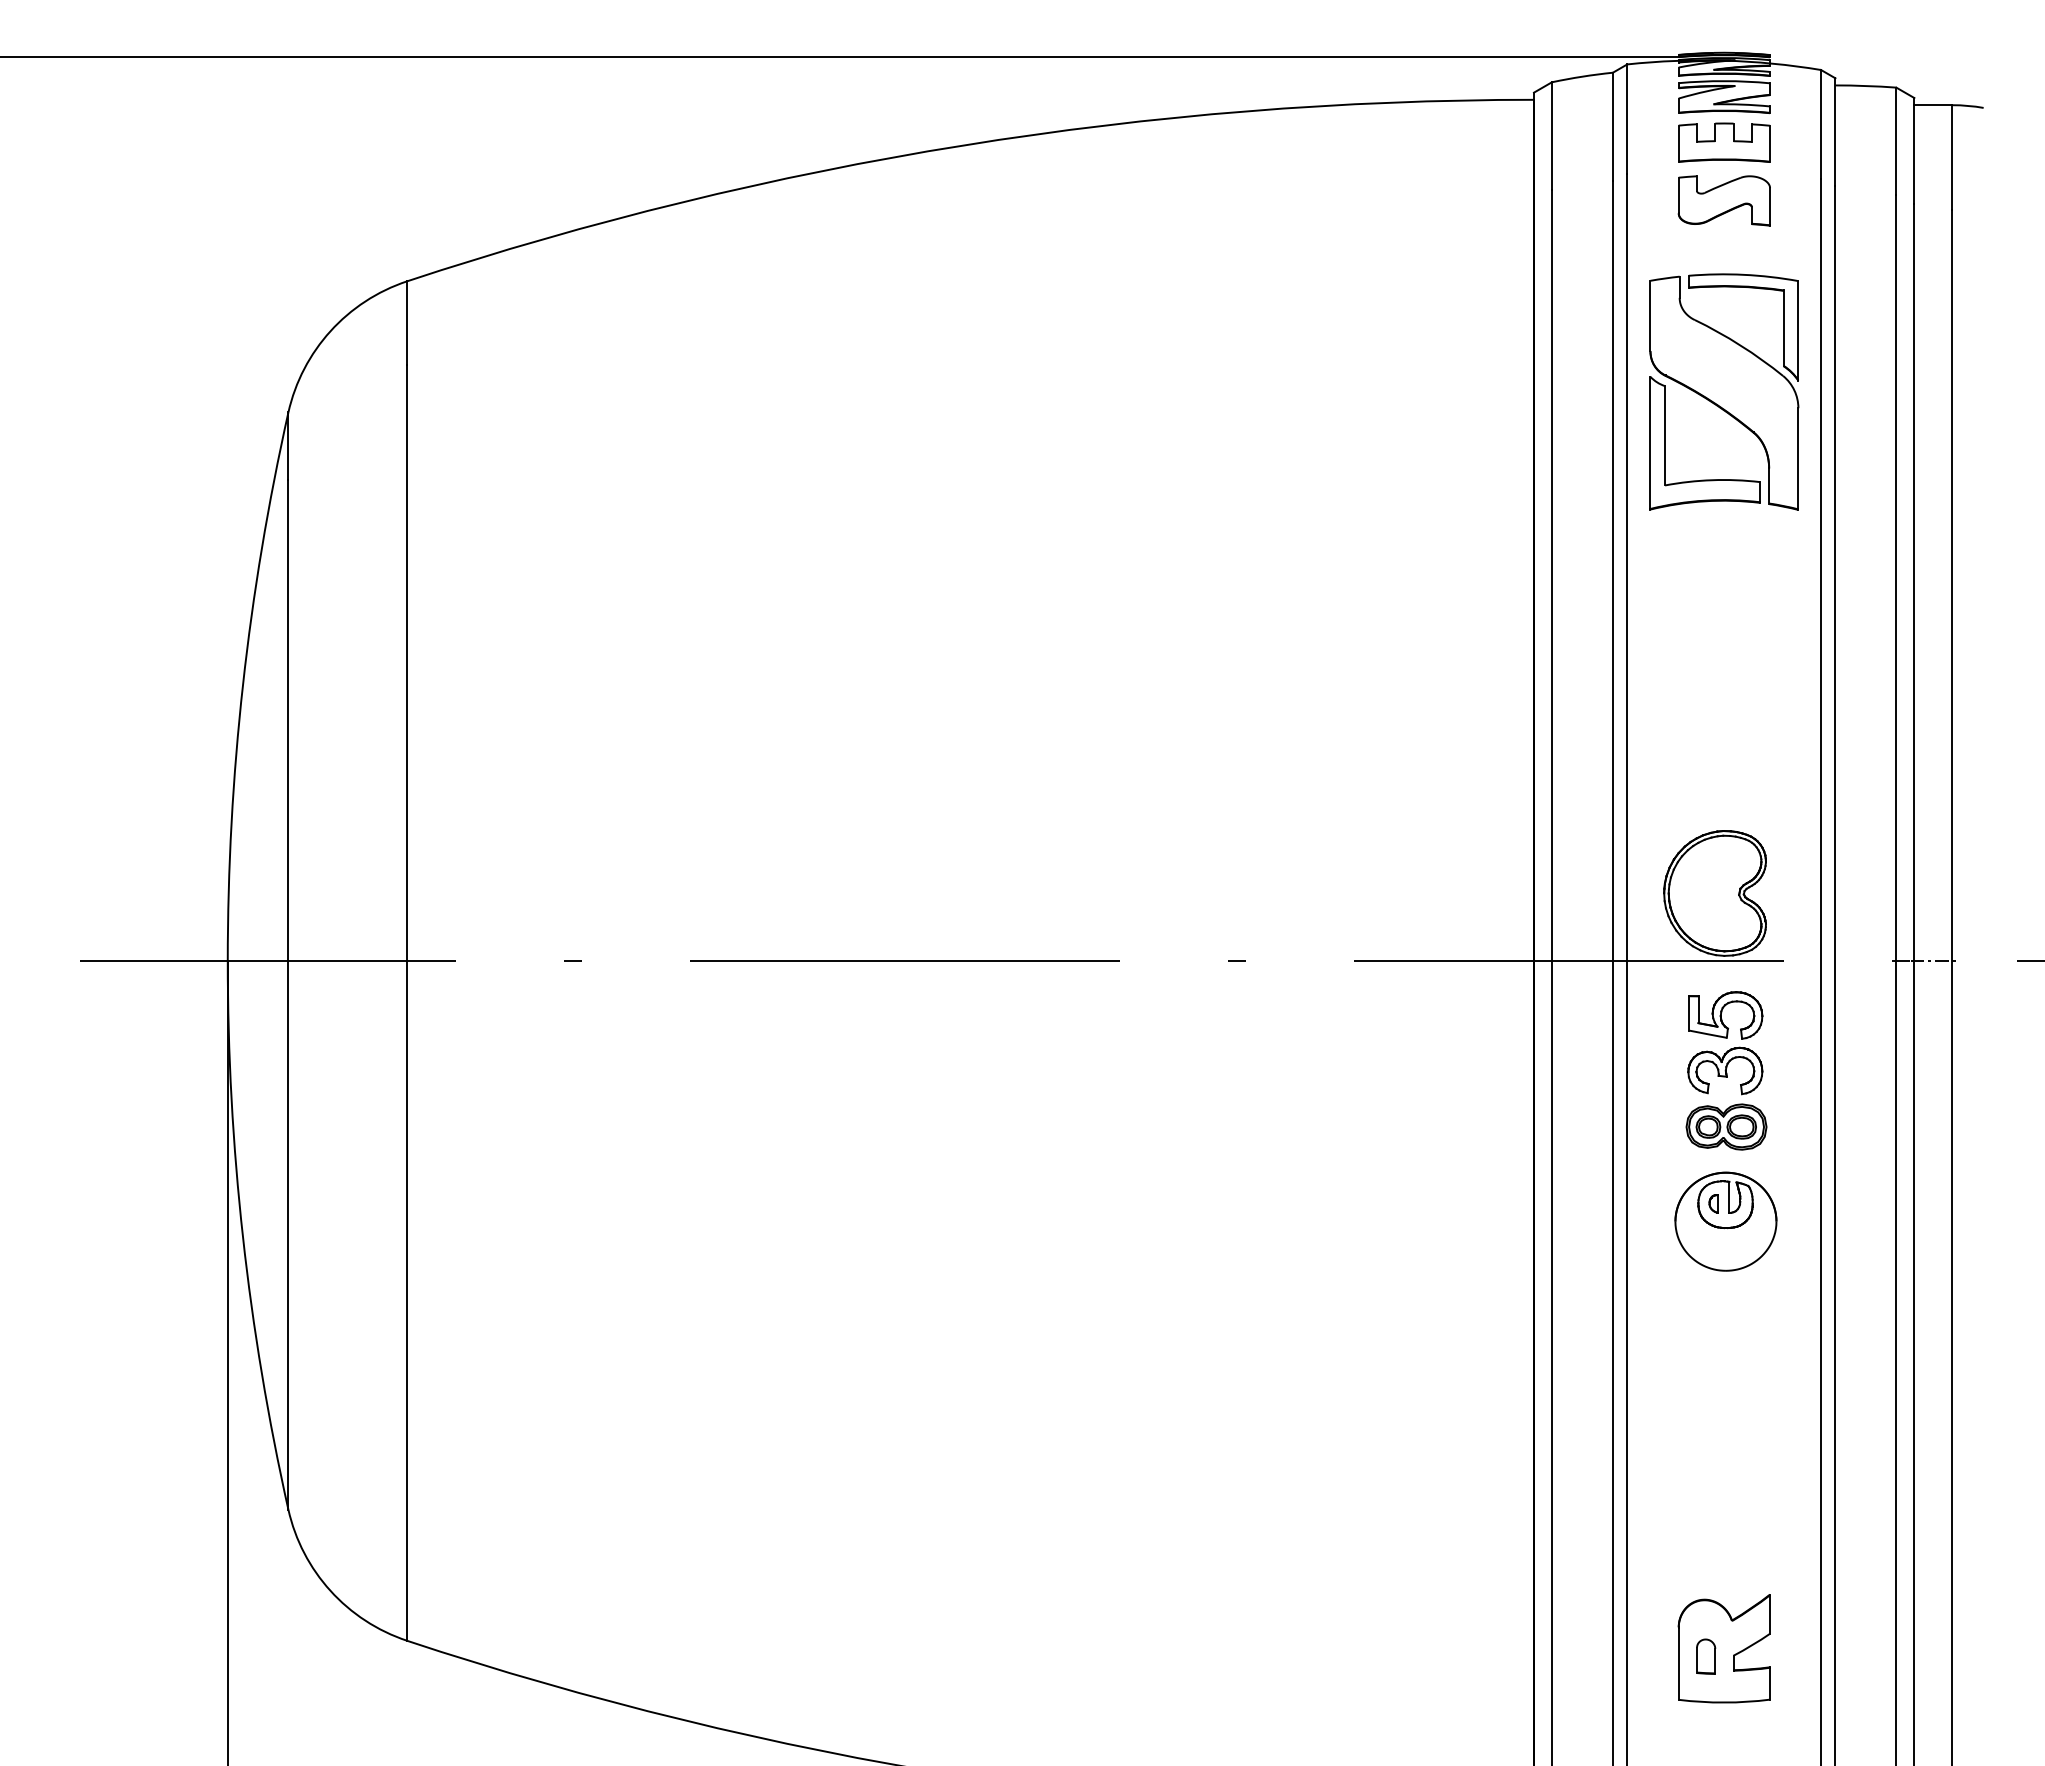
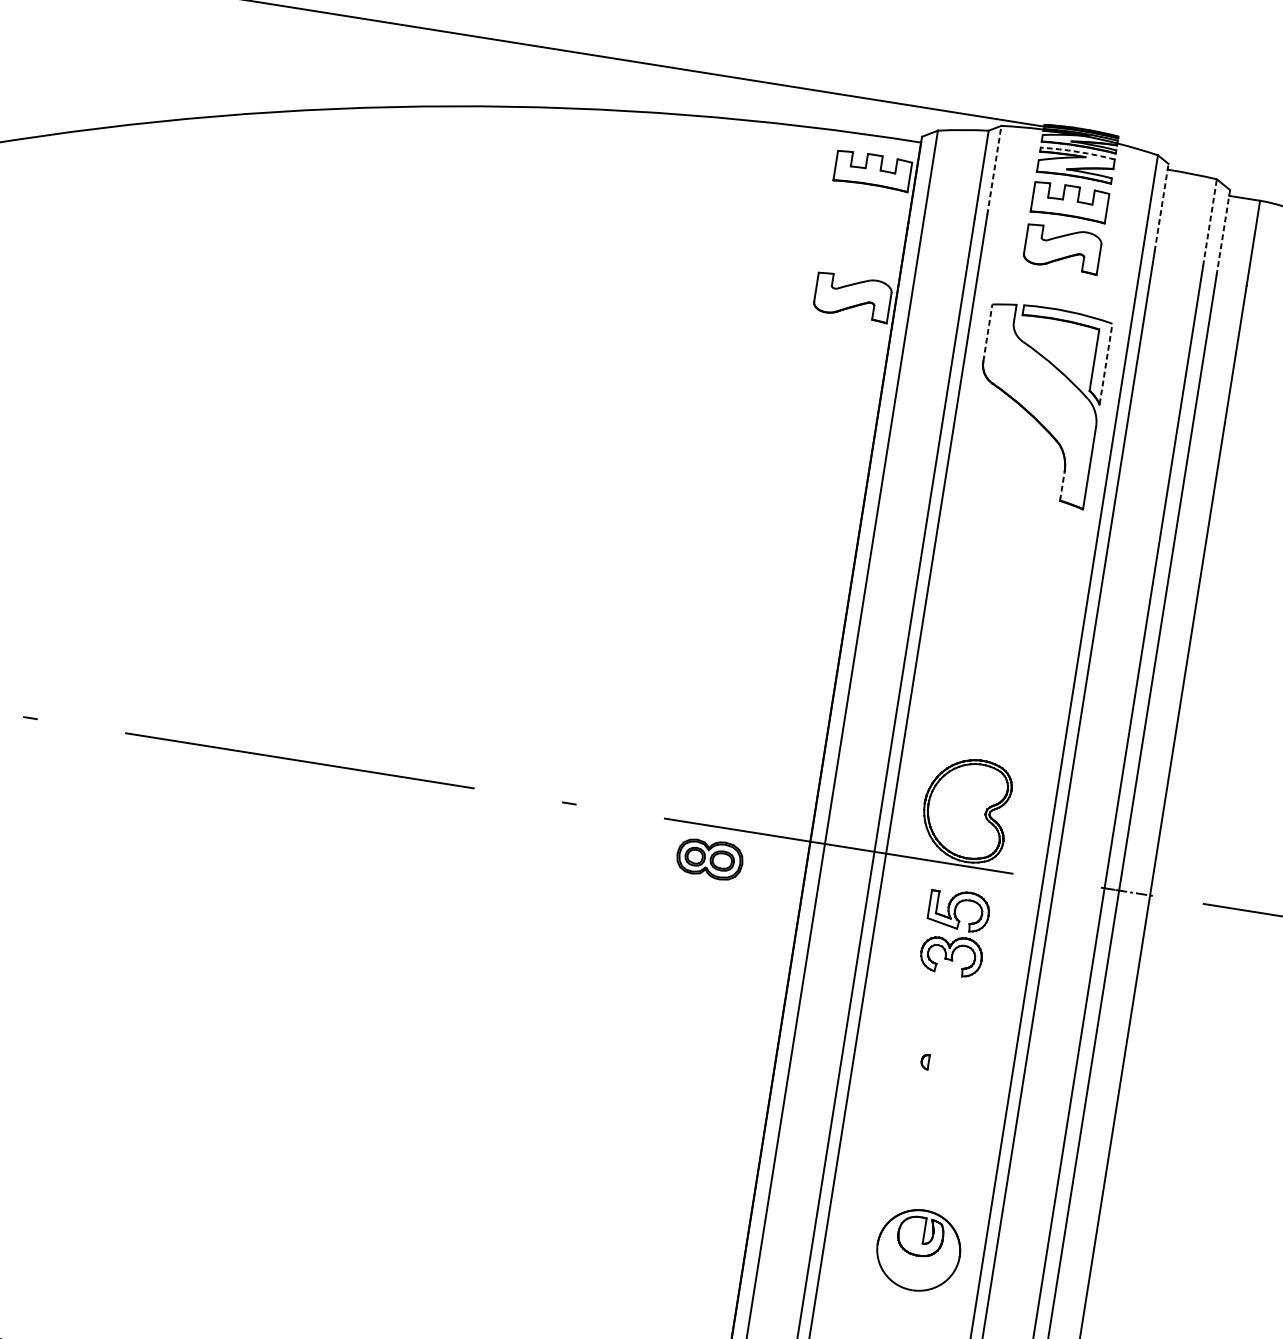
arc: (1724, 81) -> (1078, 152), solid -> dashed
line: (1627, 119) -> (994, 170), solid -> dashed
line: (1835, 131) -> (1161, 207), solid -> dashed
line: (1896, 140) -> (1210, 222), solid -> dashed
part: (1481, 142) -> (873, 170), added
line: (1914, 150) -> (1223, 232), solid -> dashed
part: (1480, 298) -> (852, 296), added
line: (1650, 315) -> (987, 332), solid -> dashed
line: (1798, 330) -> (1106, 363), solid -> dashed
part: (1704, 479) -> (1010, 472), removed
line: (1769, 485) -> (1062, 485), solid -> dashed
part: (1726, 1126) -> (709, 858), moved
part: (1725, 1221) -> (918, 1250), moved

